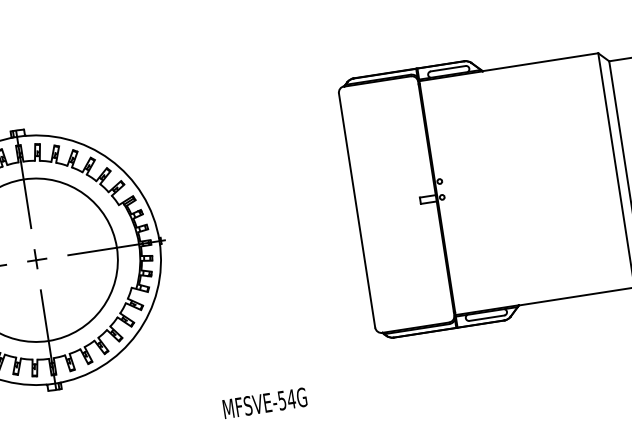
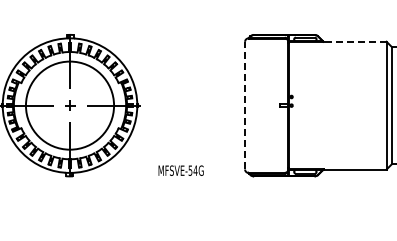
line: (541, 61) -> (355, 41), solid -> dashed
line: (357, 210) -> (245, 105), solid -> dashed
text: (263, 403) -> (180, 170), moved

